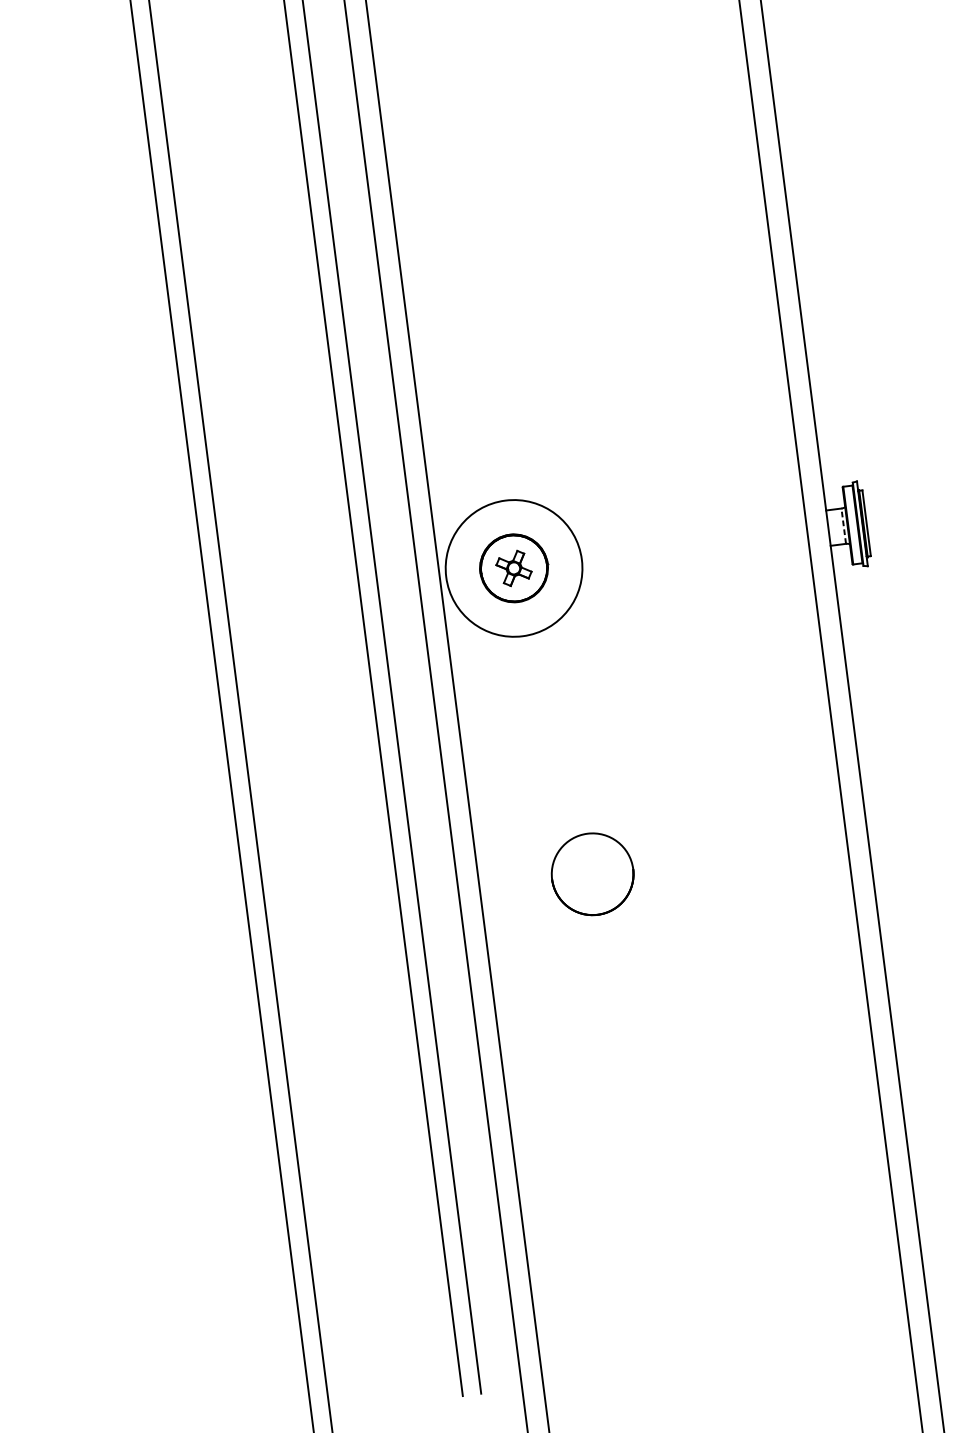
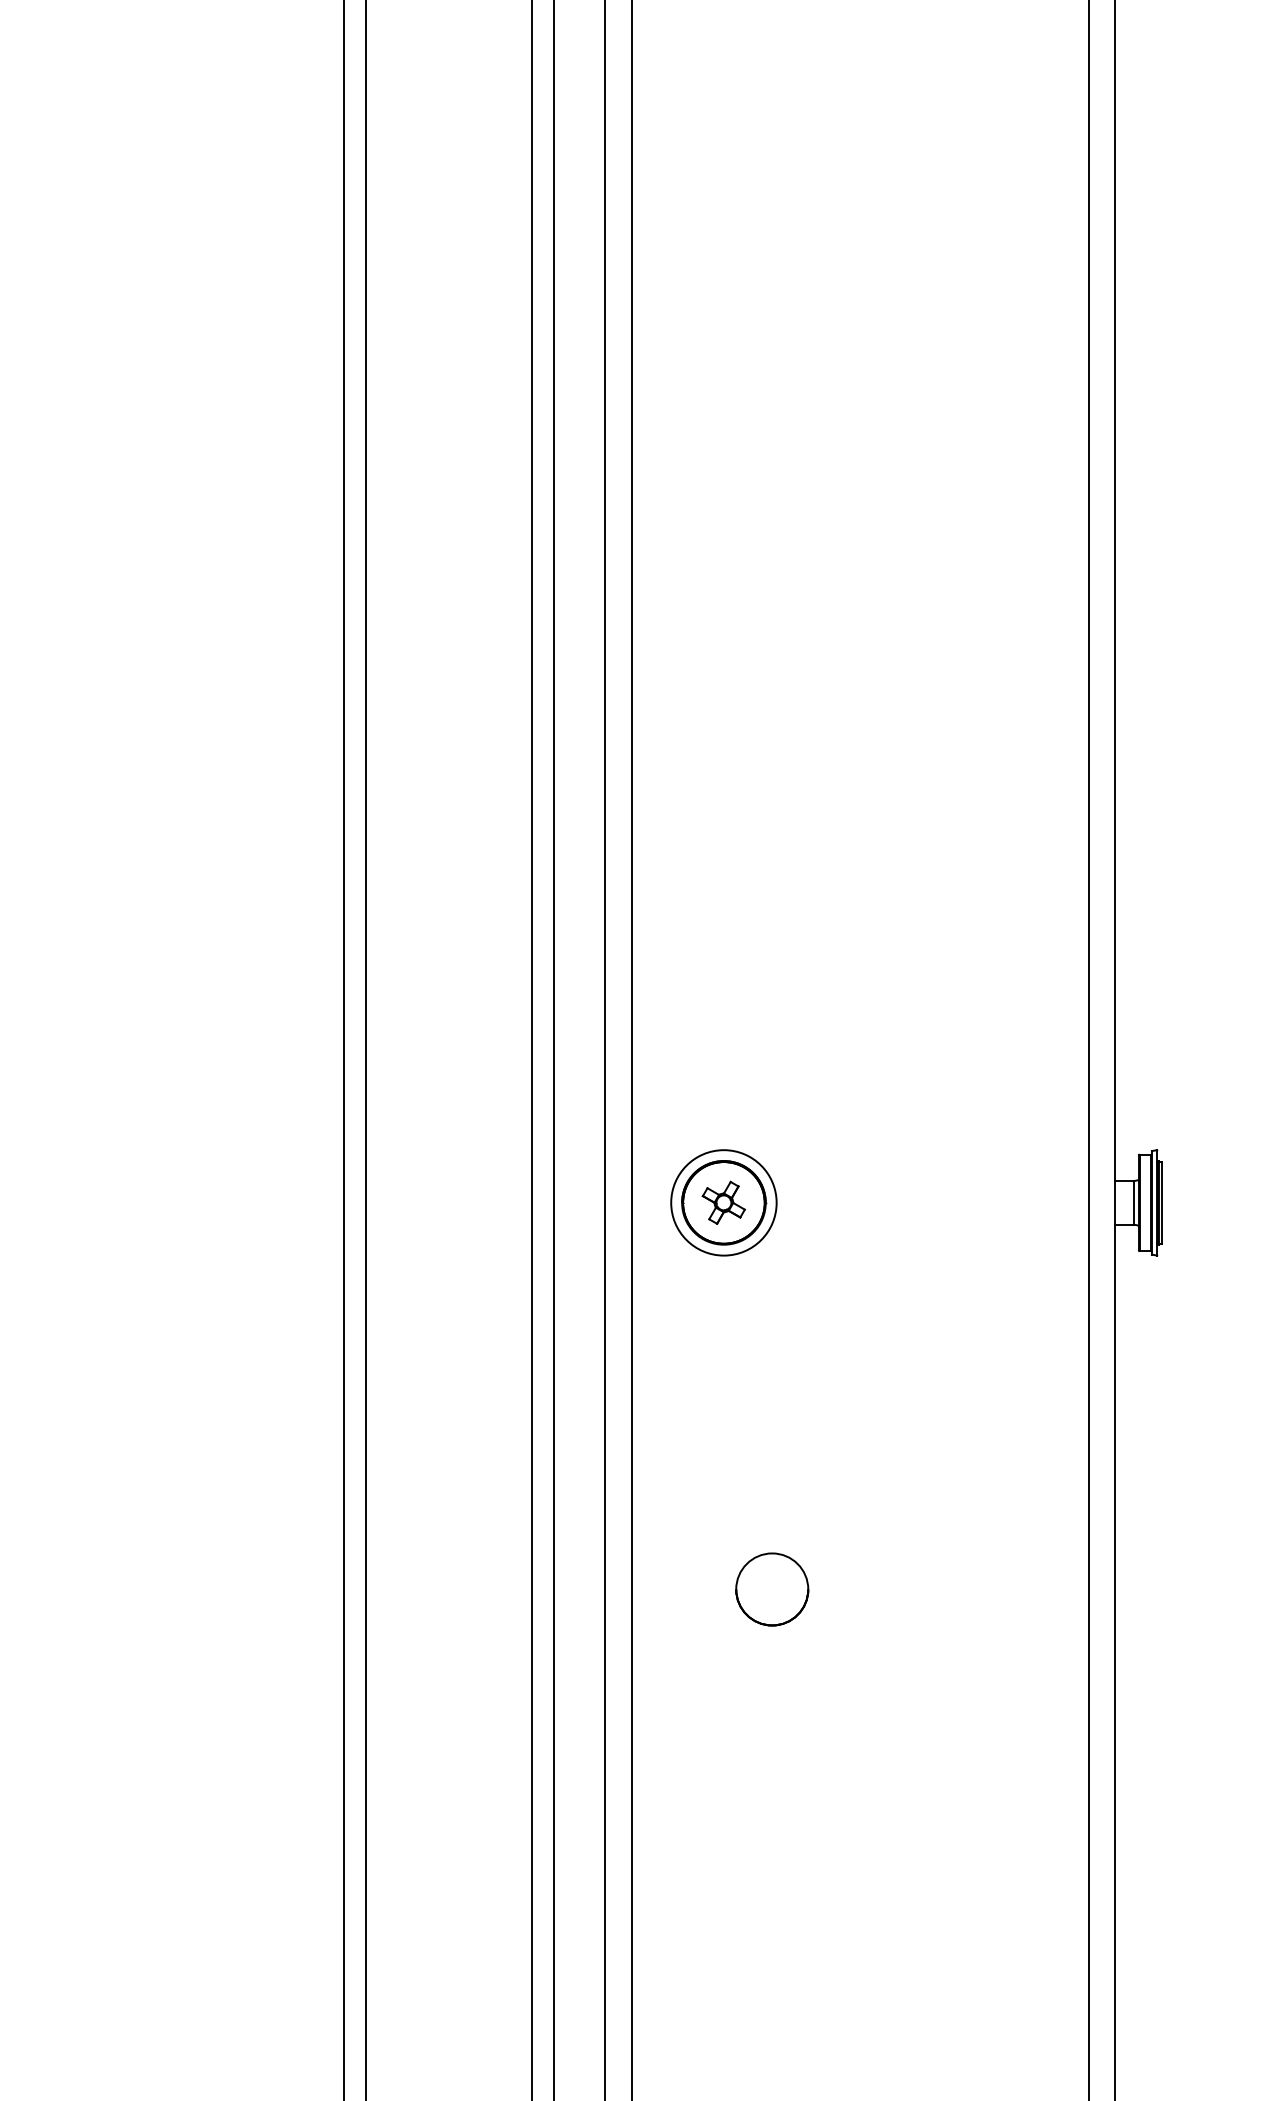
line: (843, 525) -> (1133, 1202), dashed -> solid
circle: (513, 568) -> (723, 1202), size x0.62
circle: (592, 874) -> (772, 1589), size x0.71

